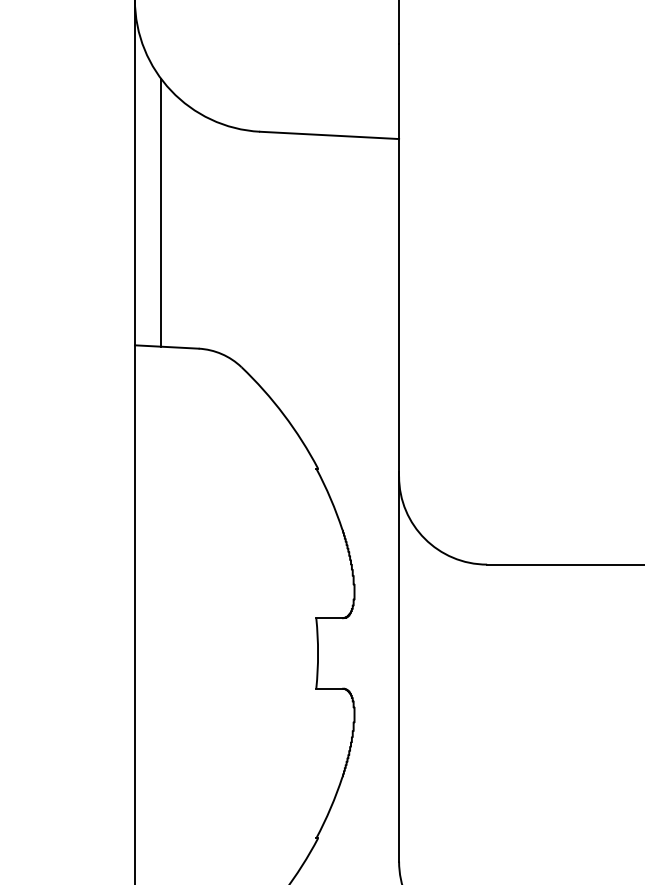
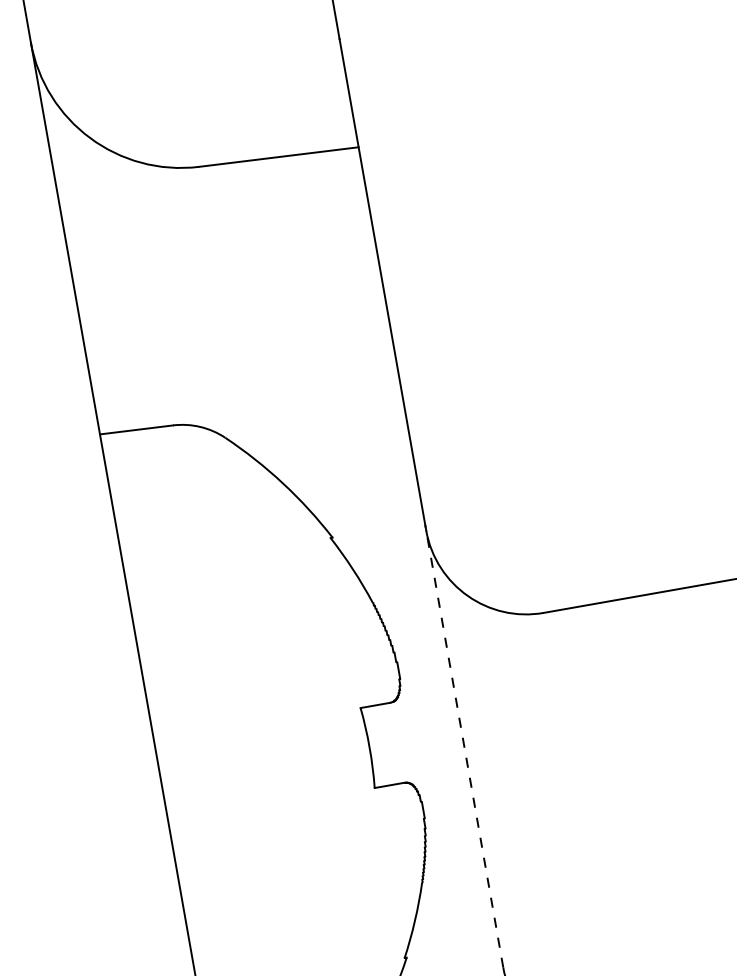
line: (161, 212) -> (103, 278), removed
line: (399, 666) -> (464, 746), solid -> dashed

